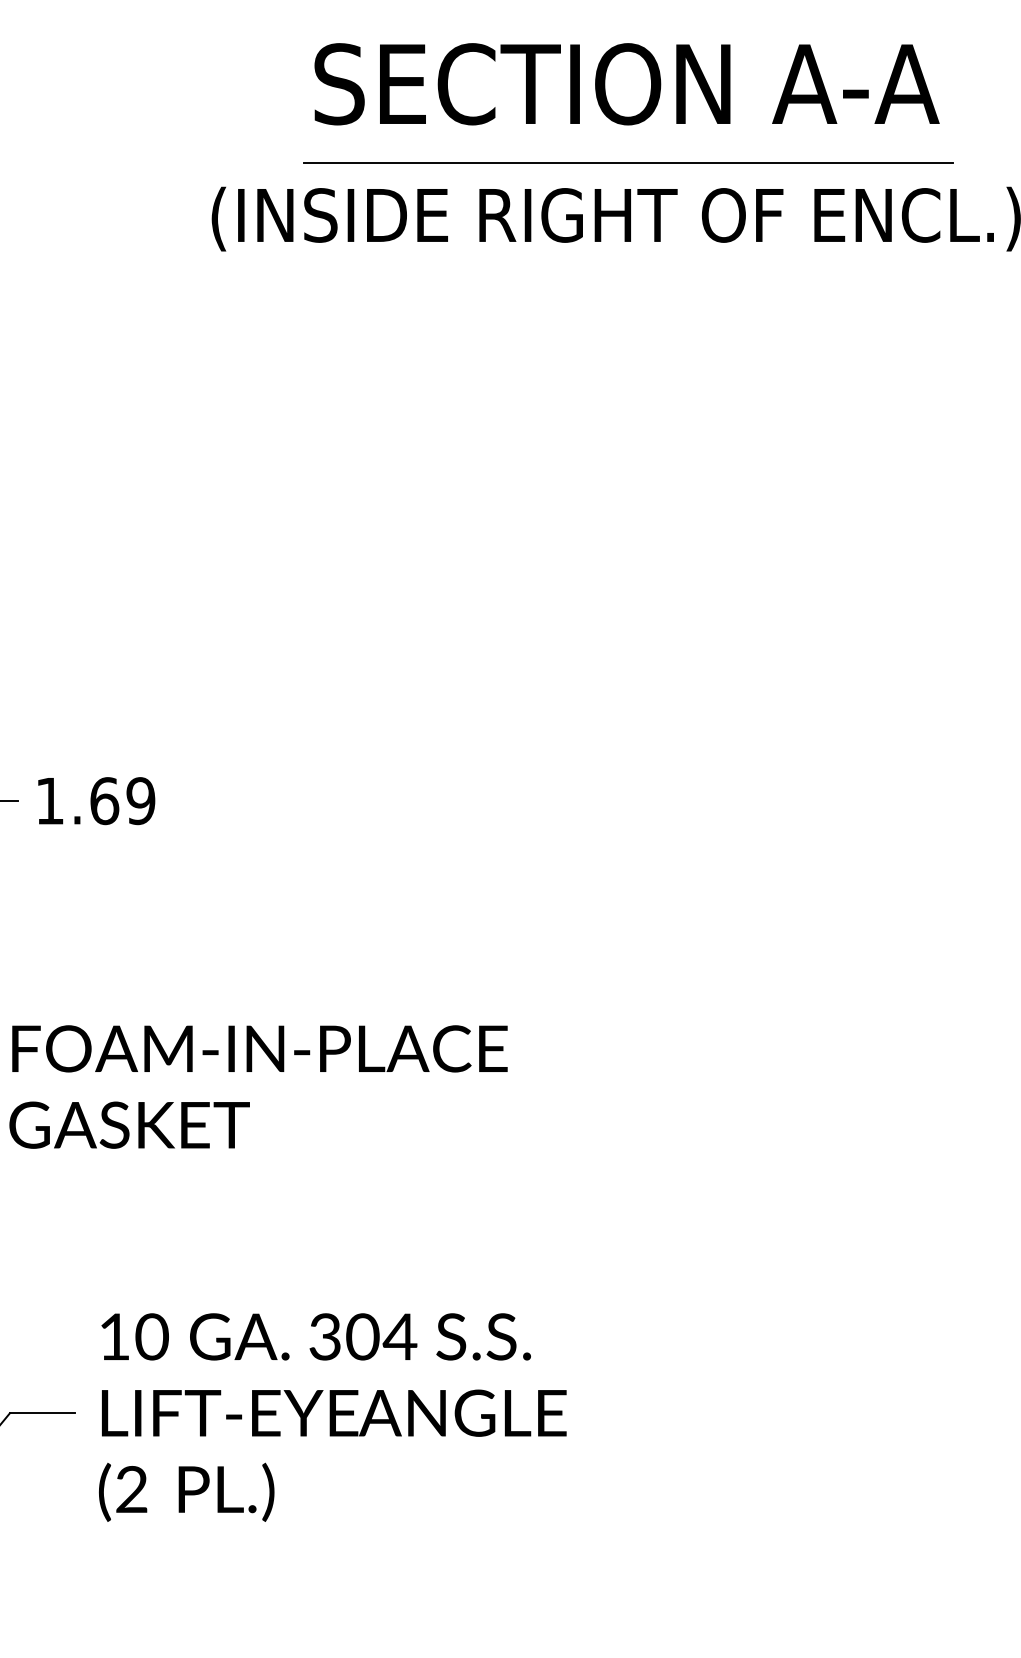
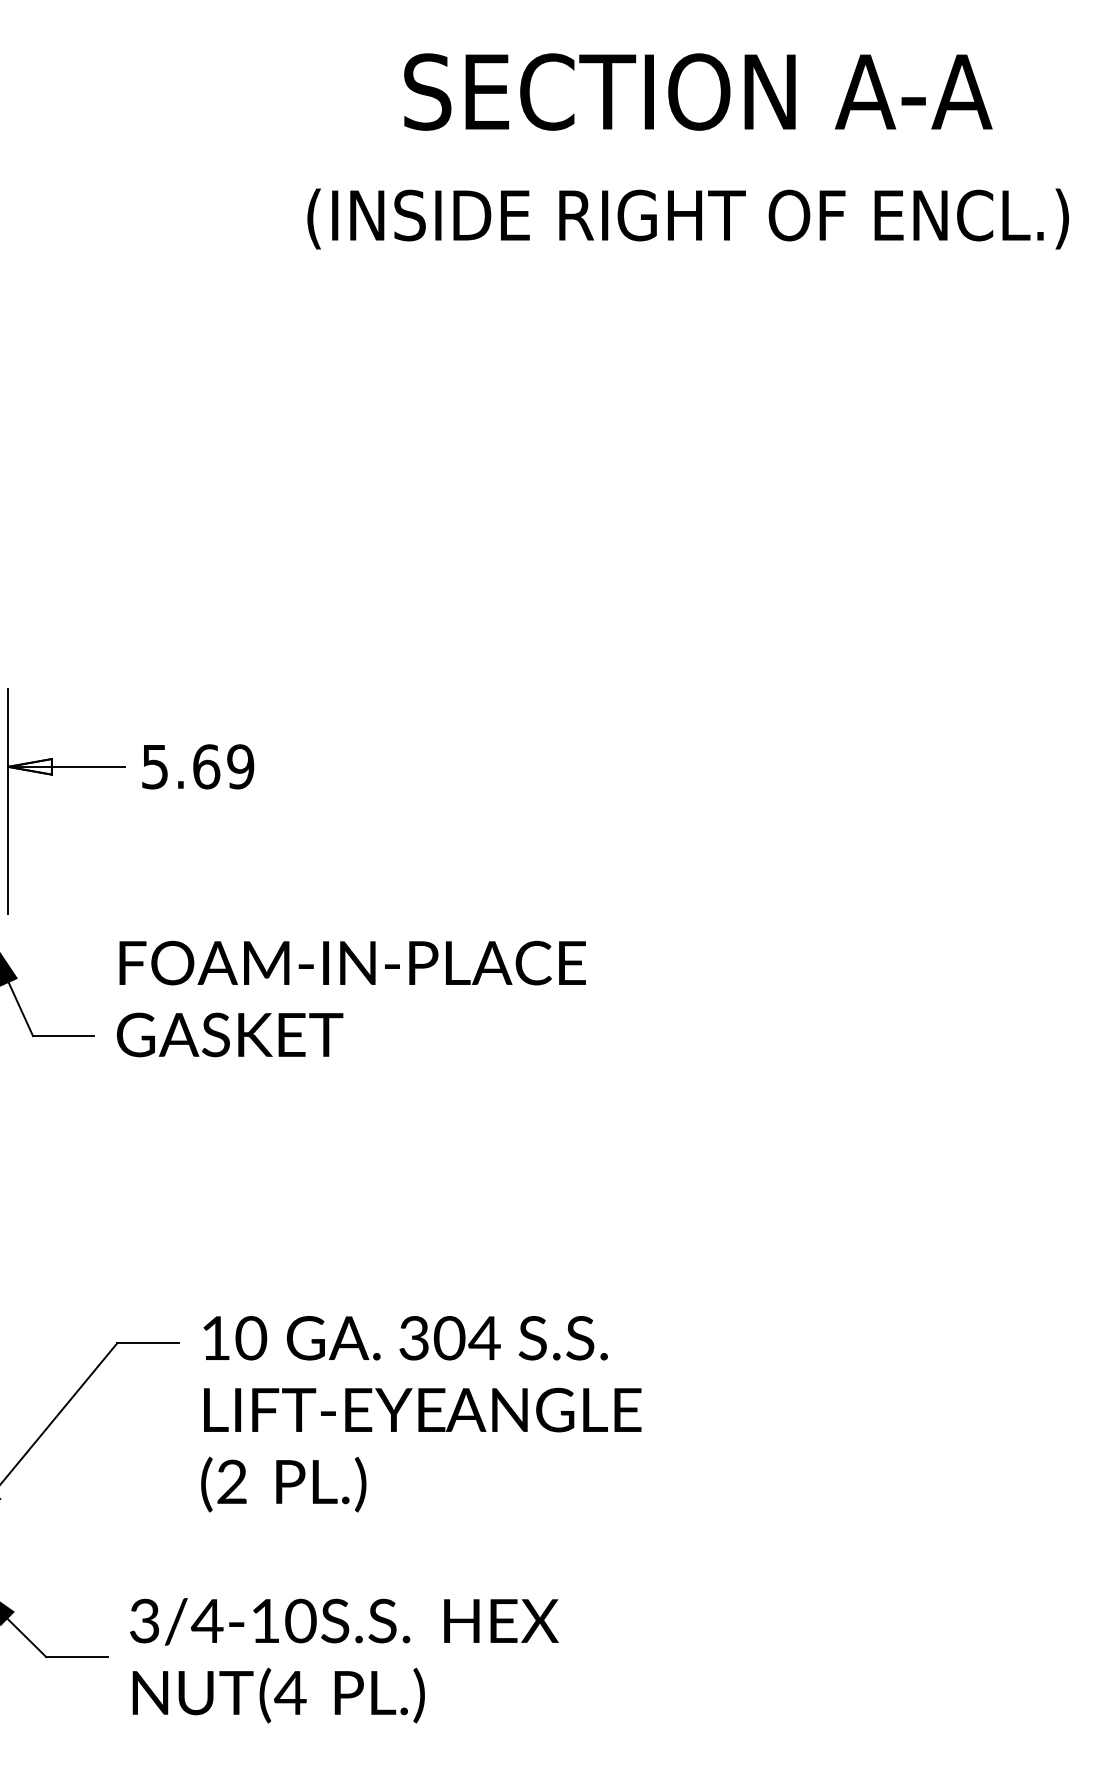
line: (628, 163) -> (699, 166), removed
text: (49, 801) -> (154, 767), 1.69 -> 5.69
text: (258, 1086) -> (351, 998), moved
text: (332, 1417) -> (421, 1414), moved

